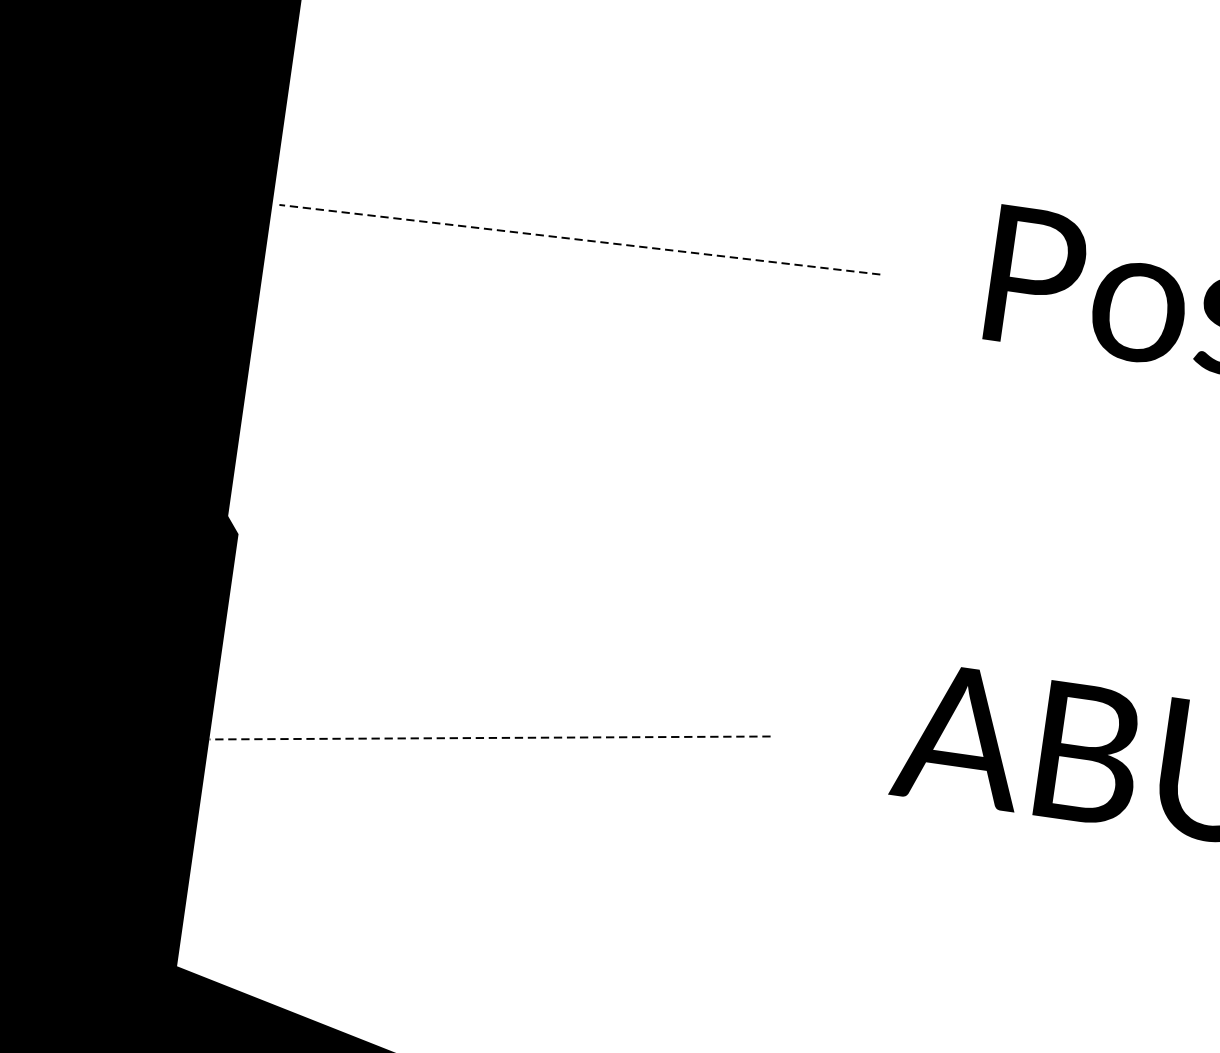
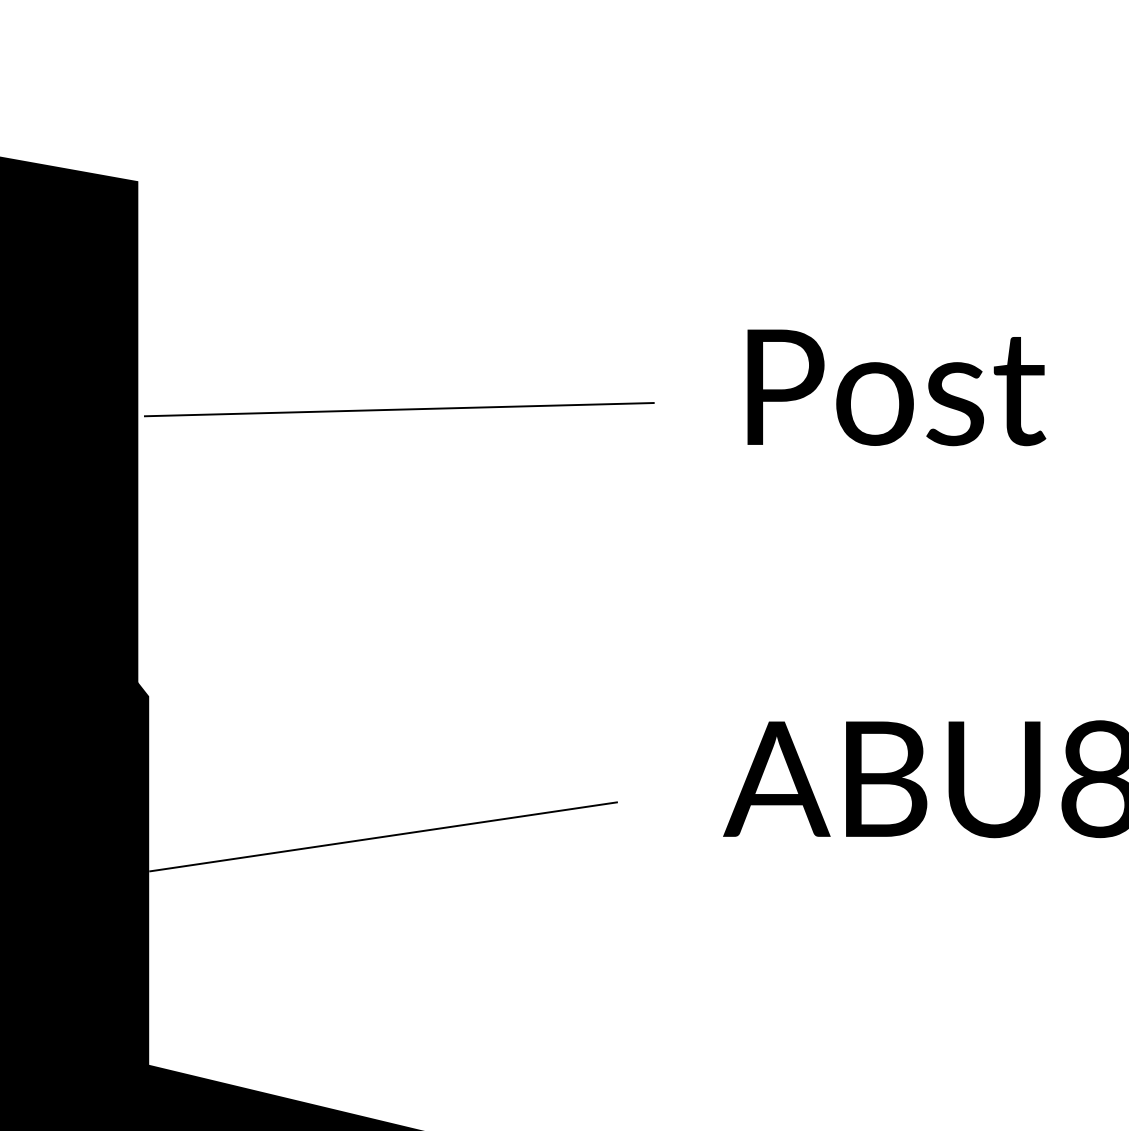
line: (578, 239) -> (398, 409), dashed -> solid
line: (490, 737) -> (383, 836), dashed -> solid

